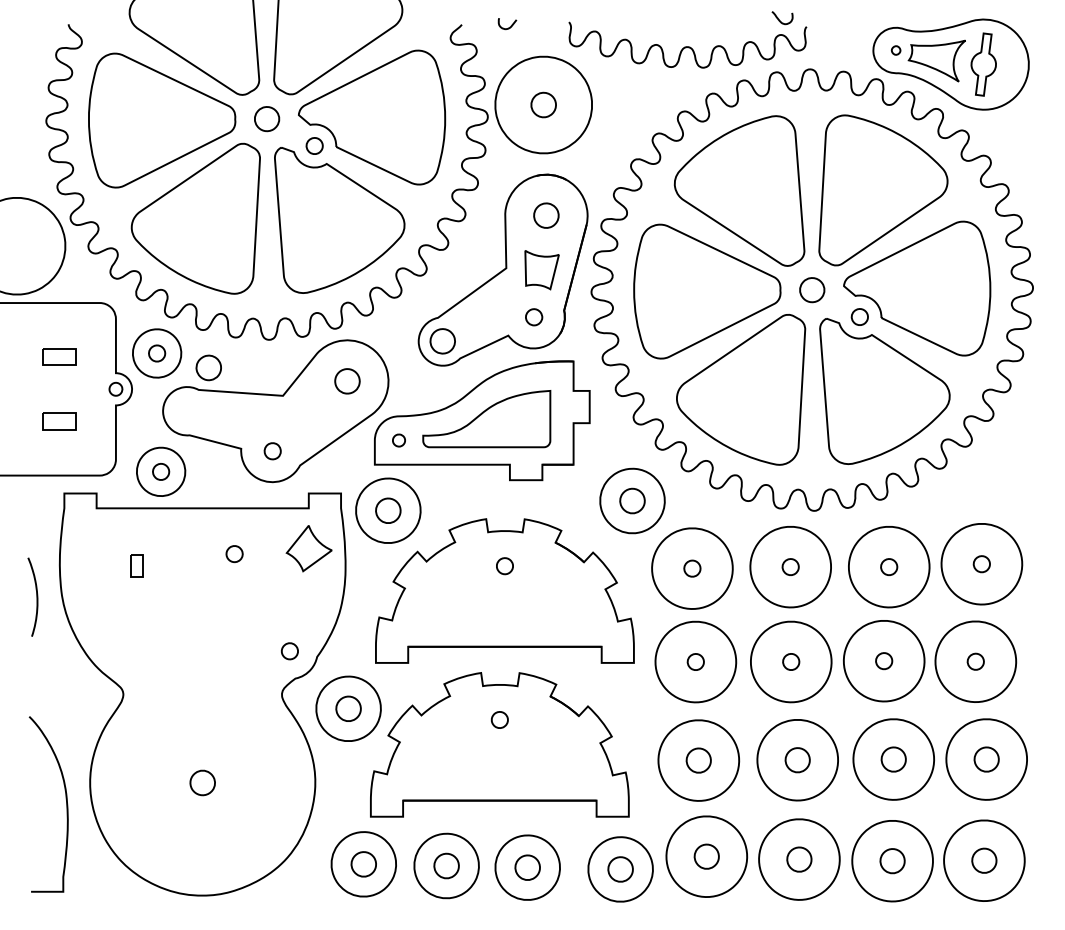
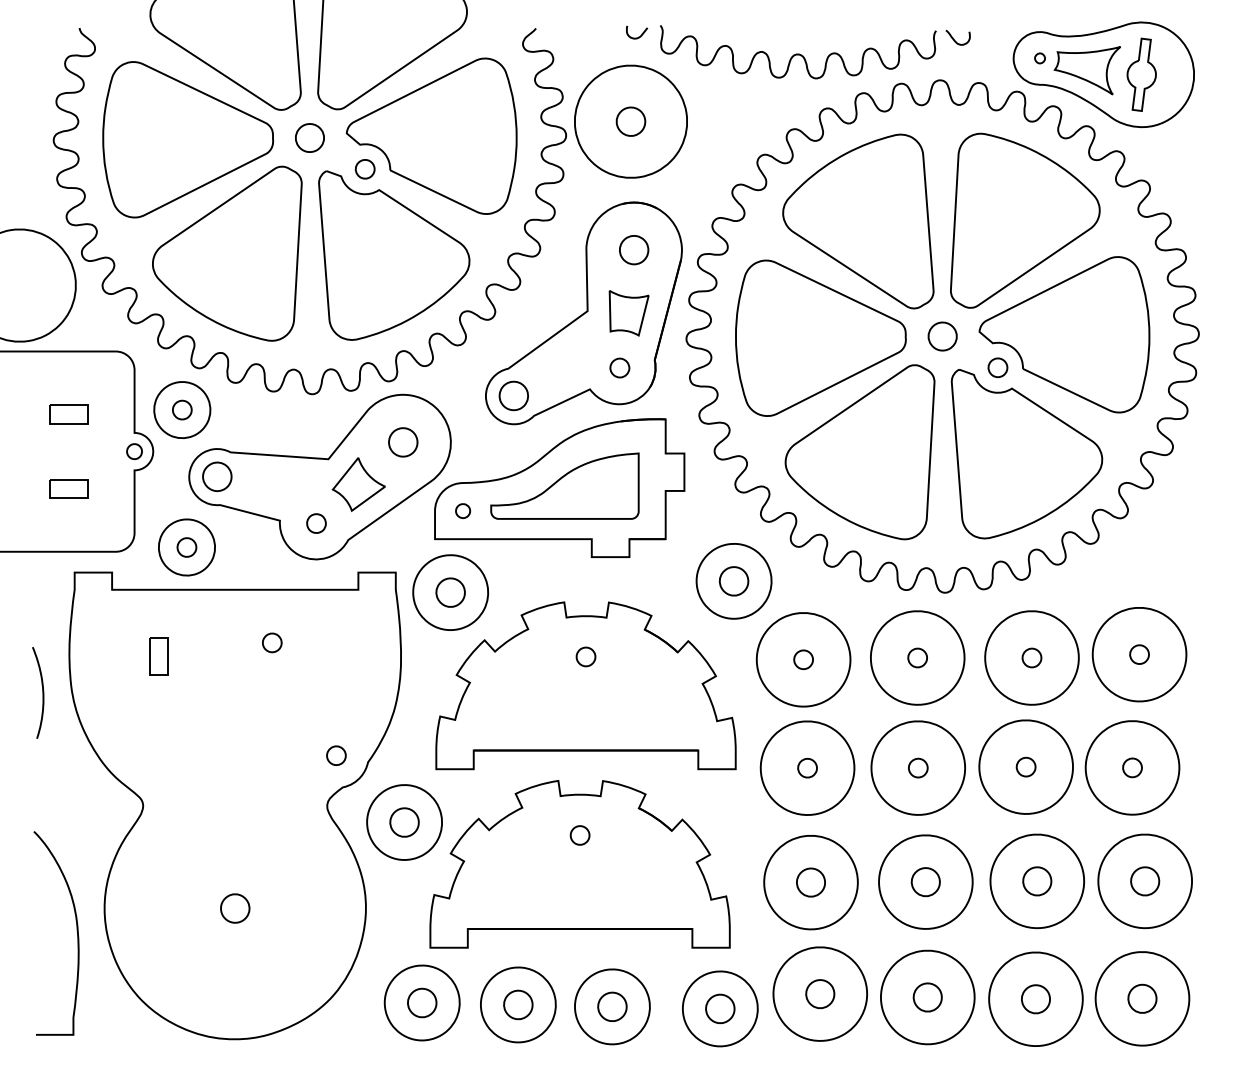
curve: (779, 19) -> (954, 39), moved
curve: (511, 24) -> (641, 33), moved
part: (208, 367) -> (217, 476), moved
part: (308, 548) -> (358, 484), moved
part: (136, 565) -> (158, 656), size x1.43

